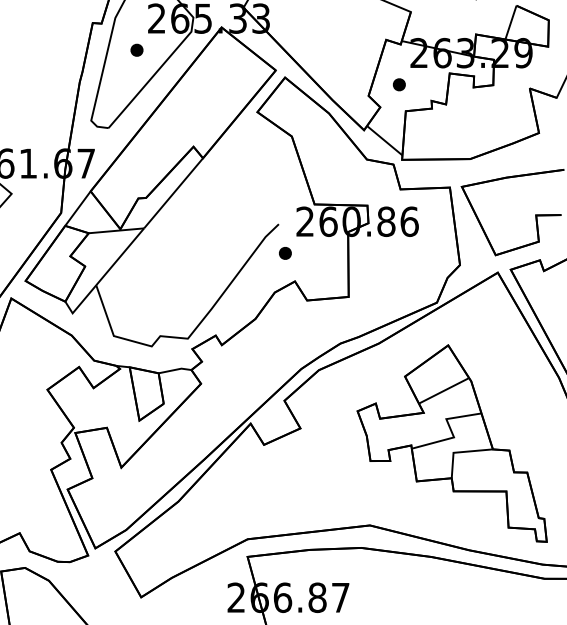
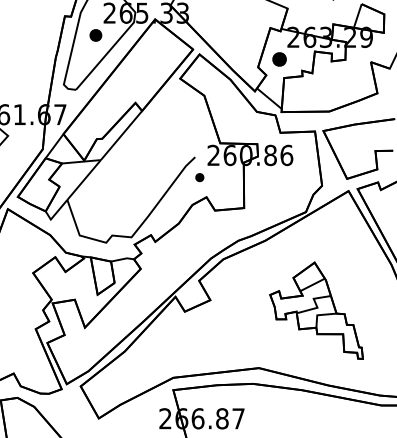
part: (136, 49) -> (95, 34), size x1.4
part: (399, 84) -> (279, 59), size x1.6
part: (451, 443) -> (316, 310), size x0.7

